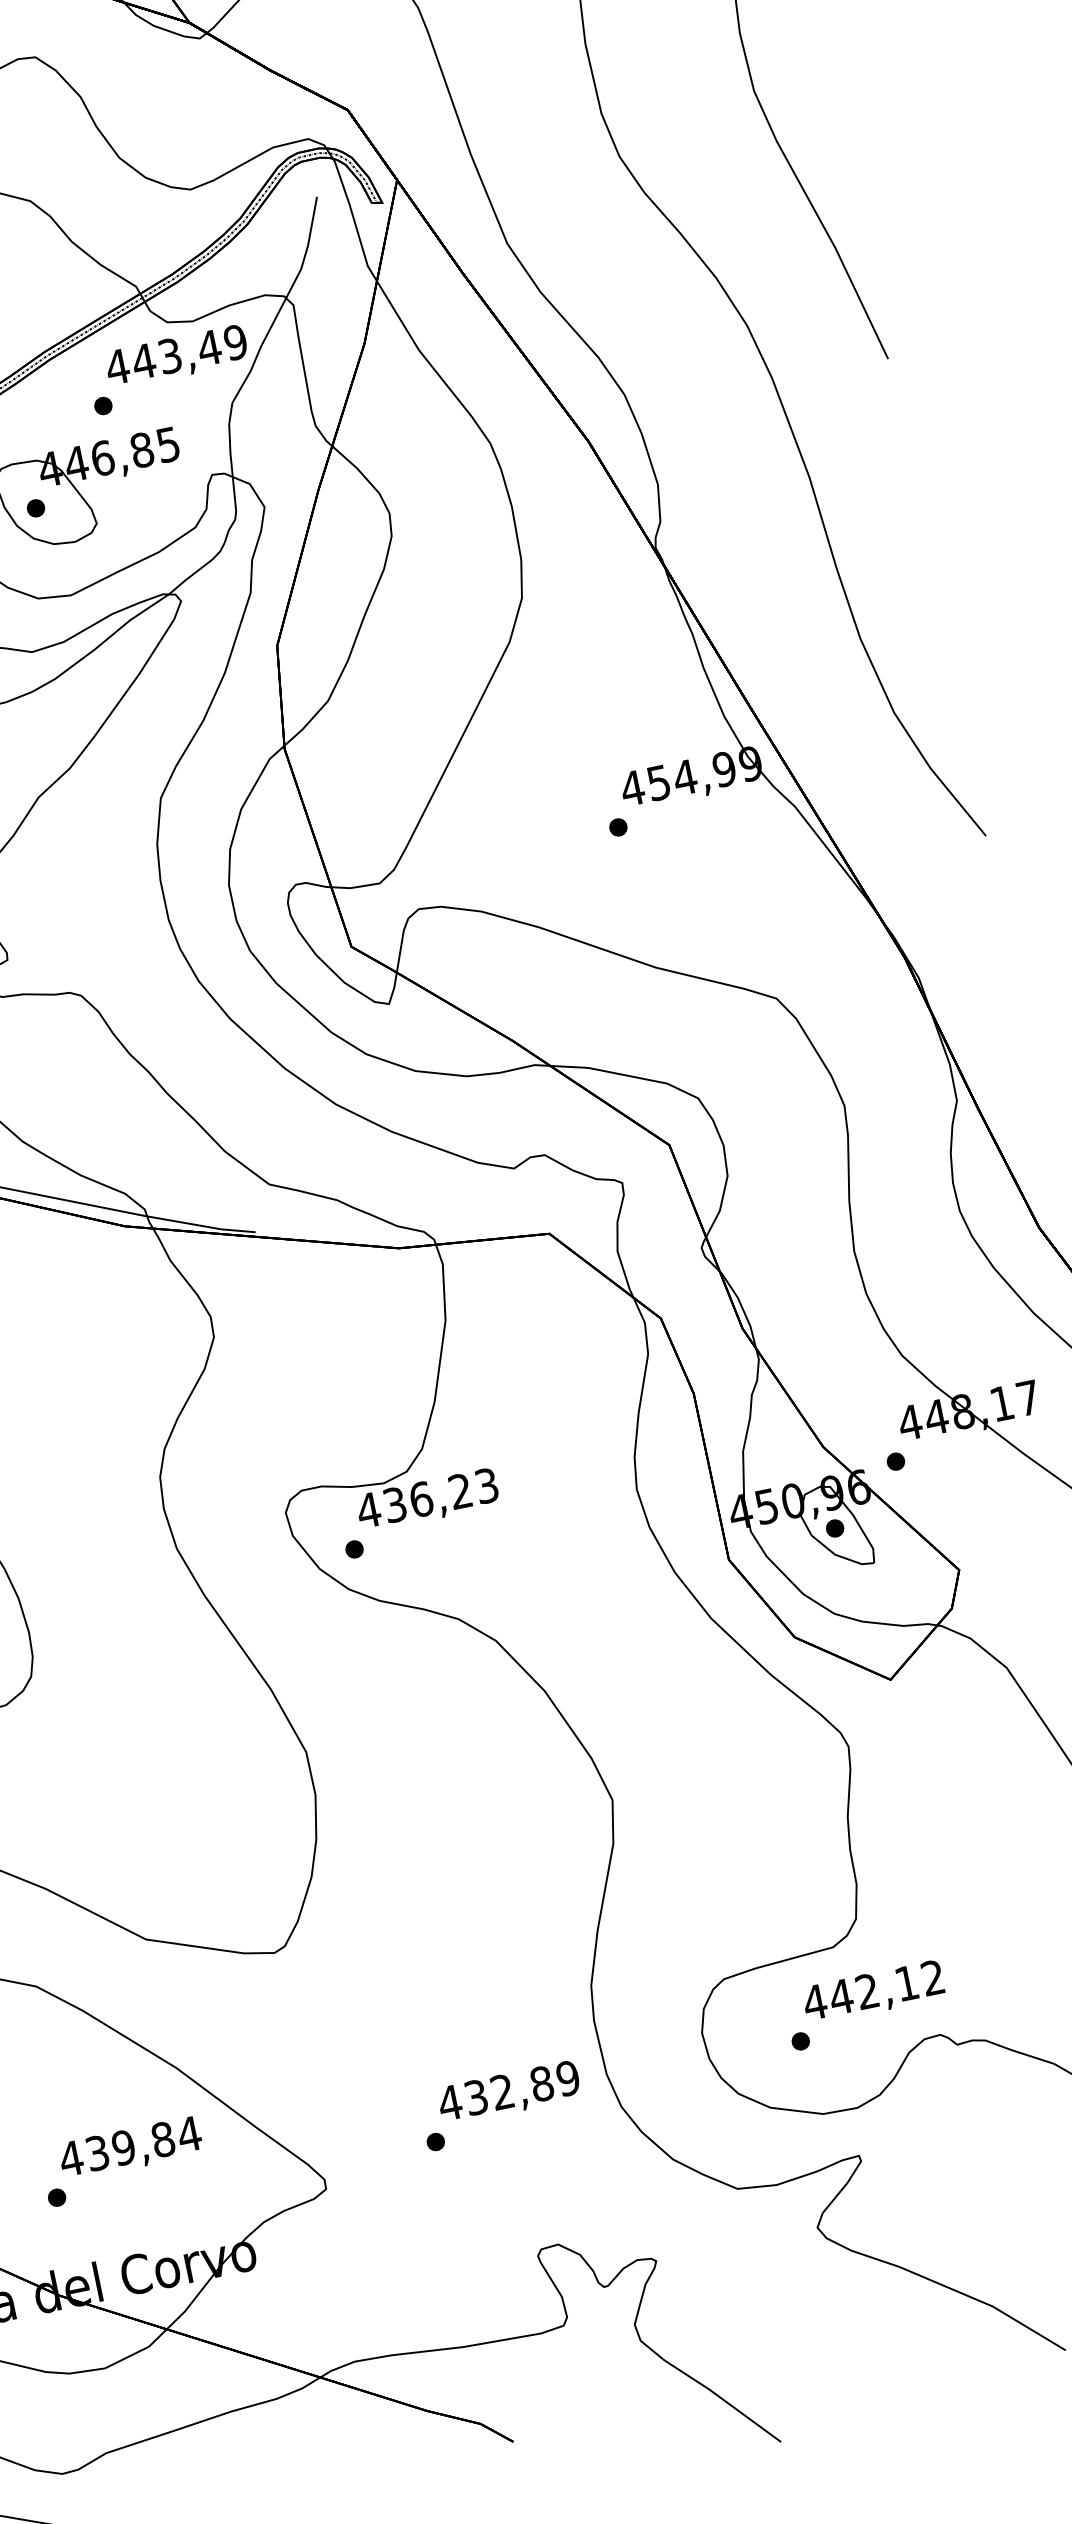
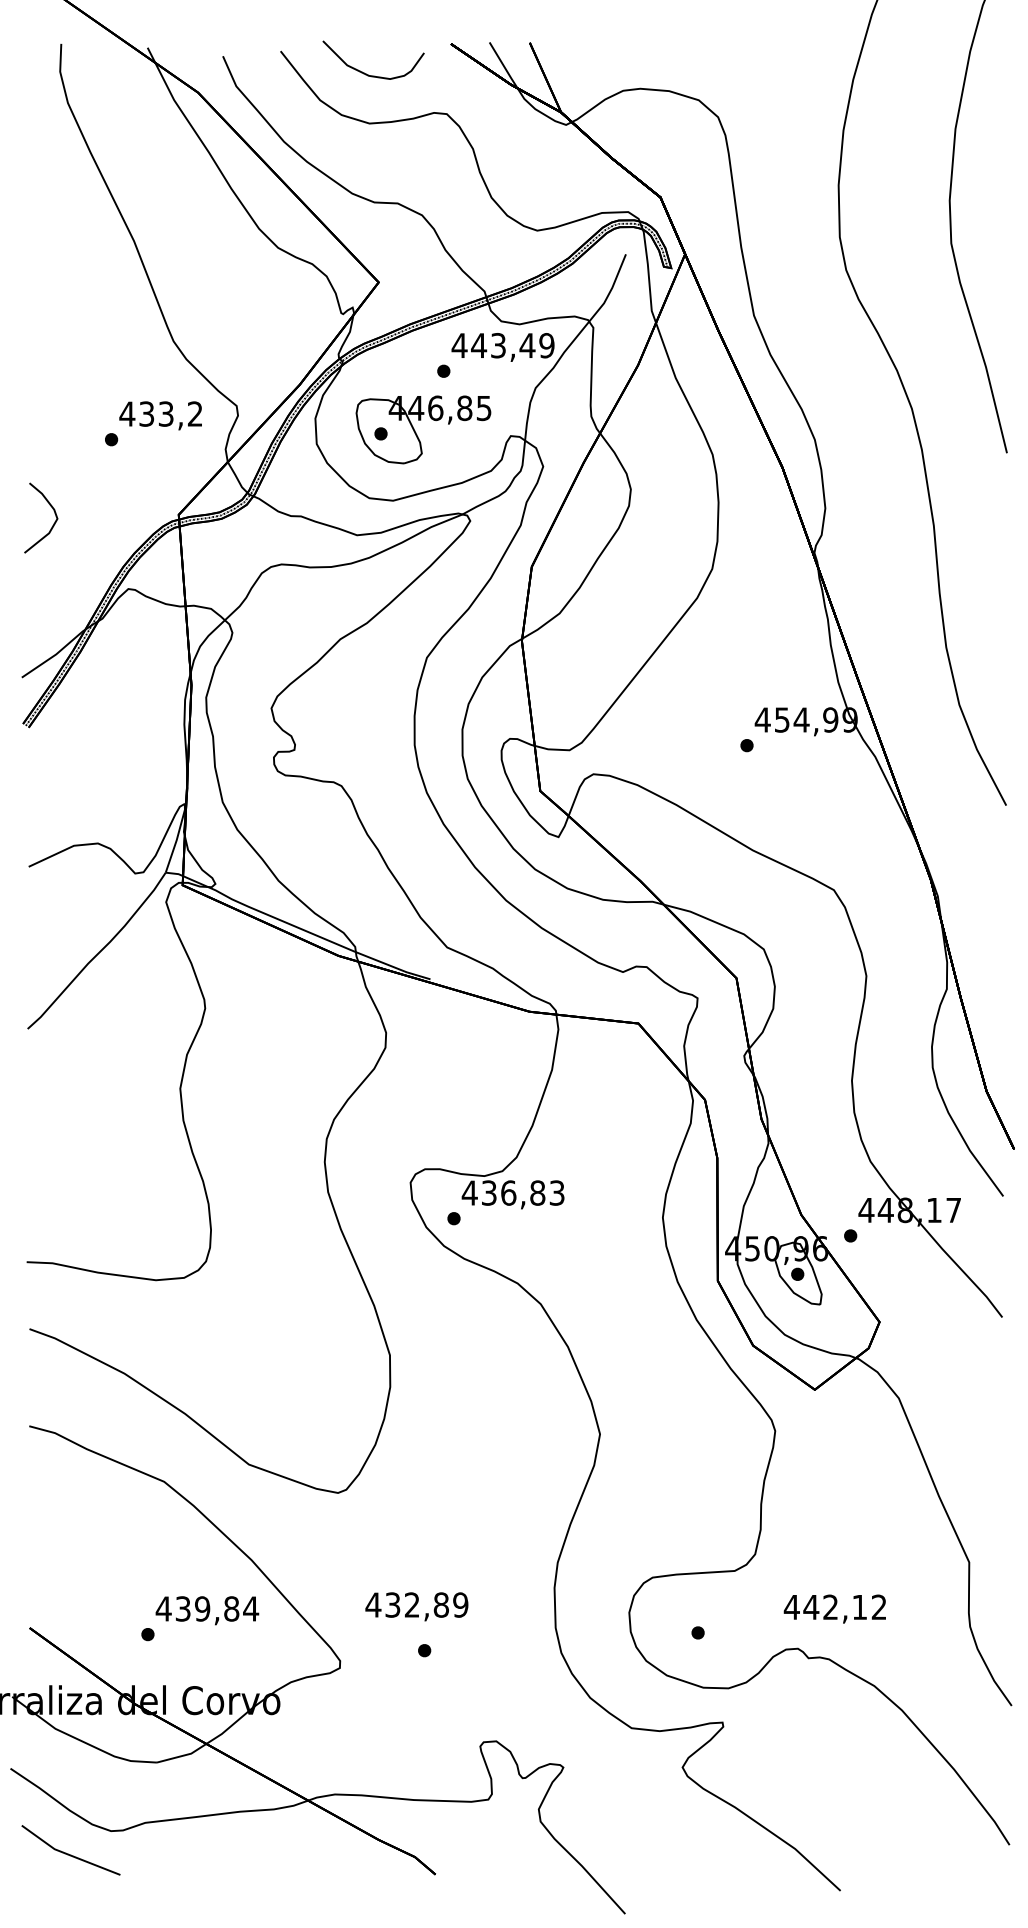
text: (460, 1490) -> (537, 1192), 436,23 -> 436,83
text: (872, 1992) -> (834, 1608), moved
text: (508, 2092) -> (416, 1606), moved

